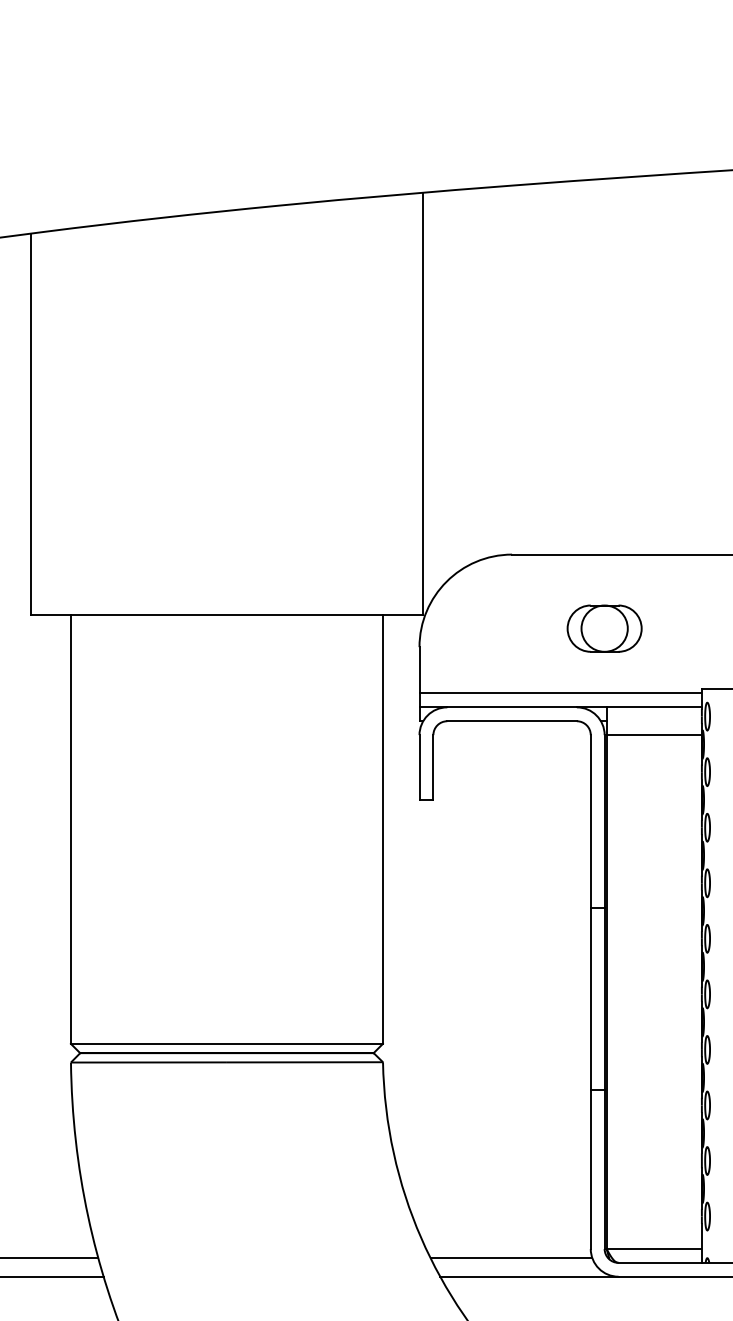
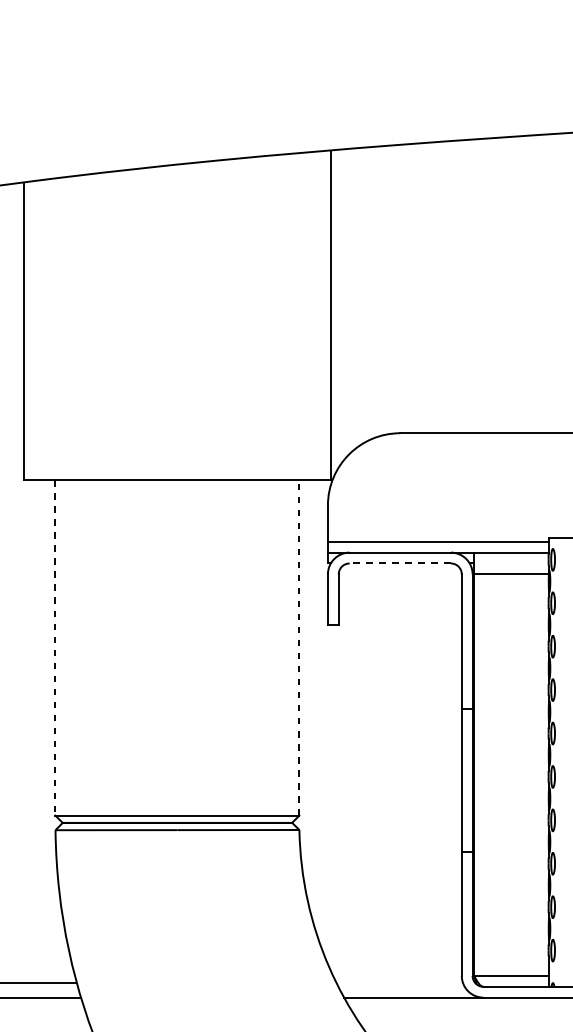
part: (604, 628) -> (472, 490), removed
line: (512, 721) -> (400, 563), solid -> dashed
line: (70, 829) -> (55, 648), solid -> dashed
line: (382, 829) -> (299, 648), solid -> dashed
line: (511, 1258) -> (399, 983), removed

